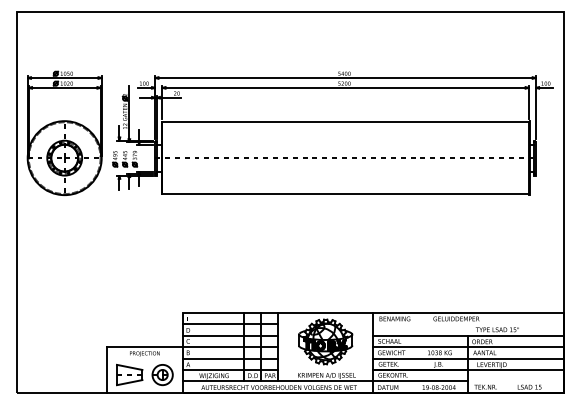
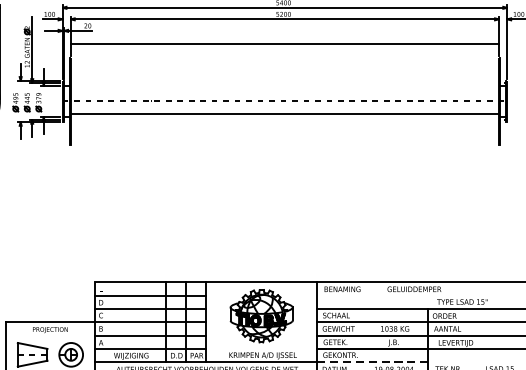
line: (345, 122) -> (284, 44), moved
line: (345, 194) -> (284, 114), moved
line: (420, 381) -> (372, 362), solid -> dashed

